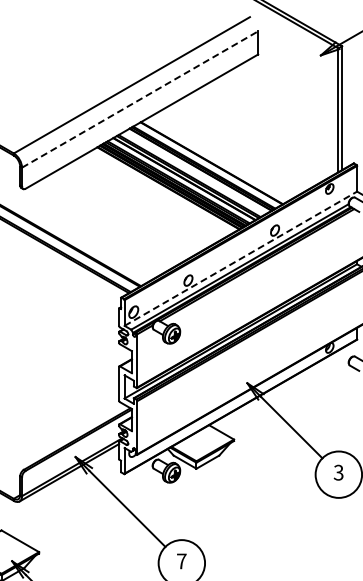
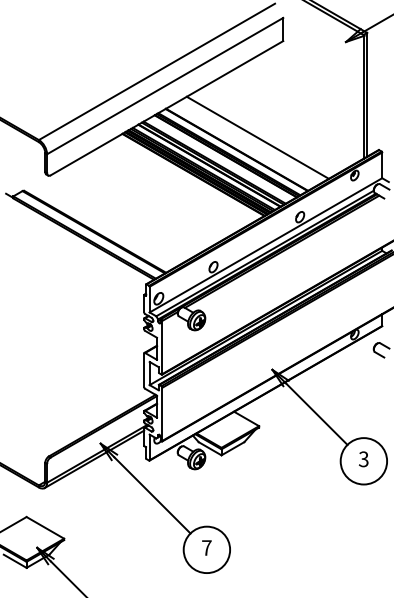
line: (140, 98) -> (165, 85), dashed -> solid
line: (232, 150) -> (257, 137), added
line: (241, 258) -> (266, 245), dashed -> solid

